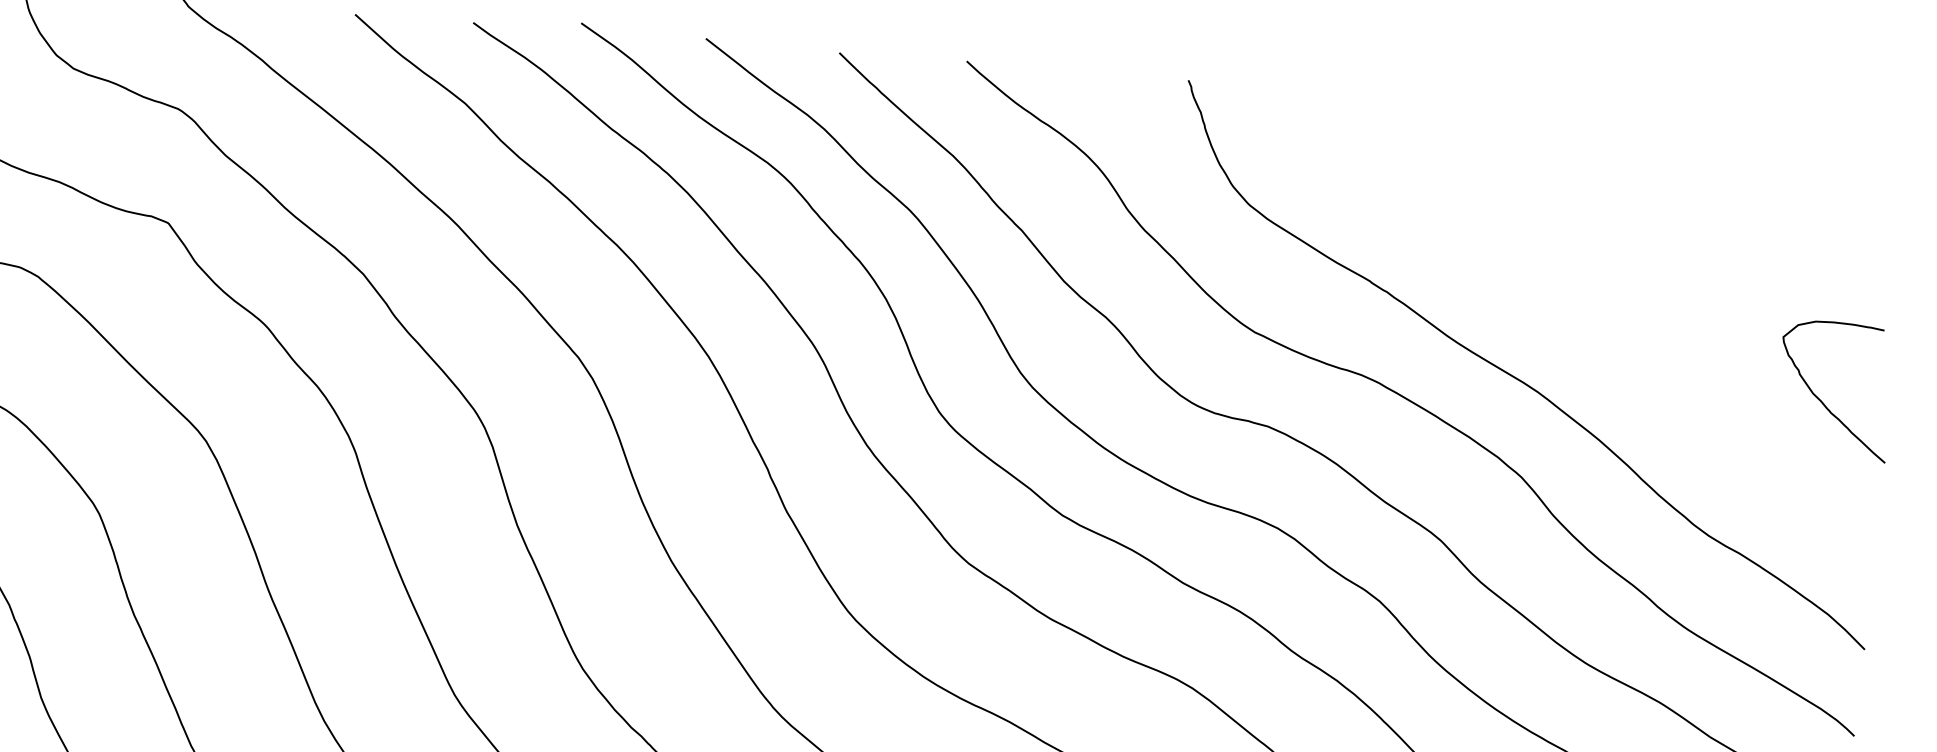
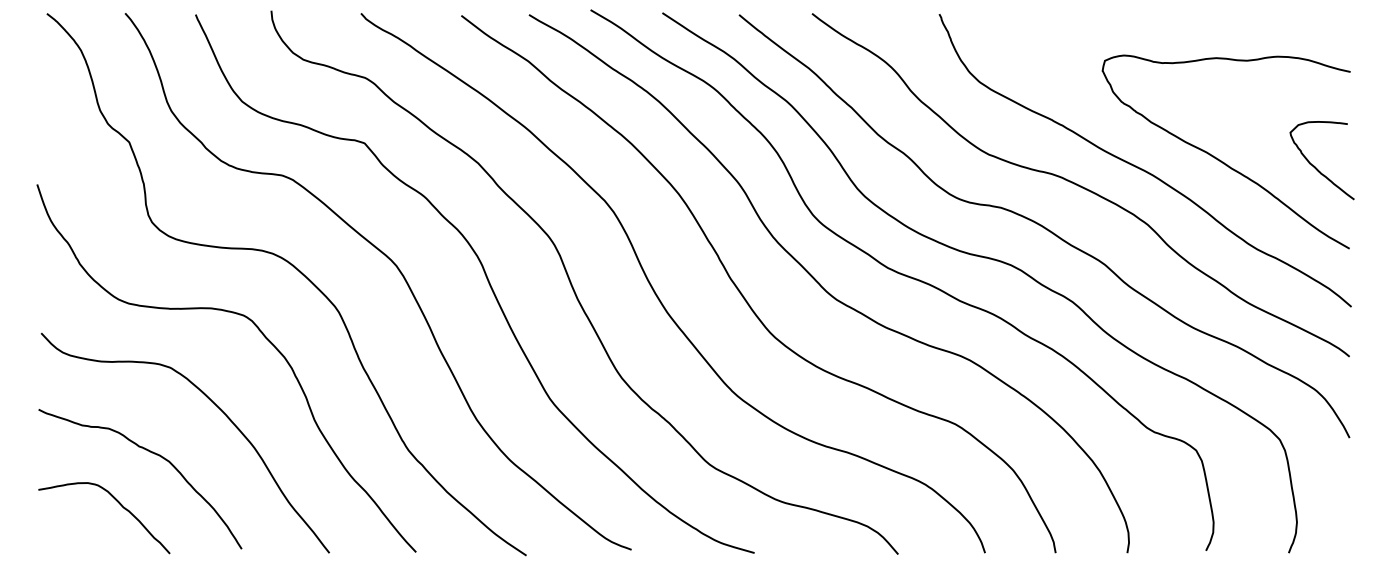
curve: (1659, 375) -> (1221, 160), added

